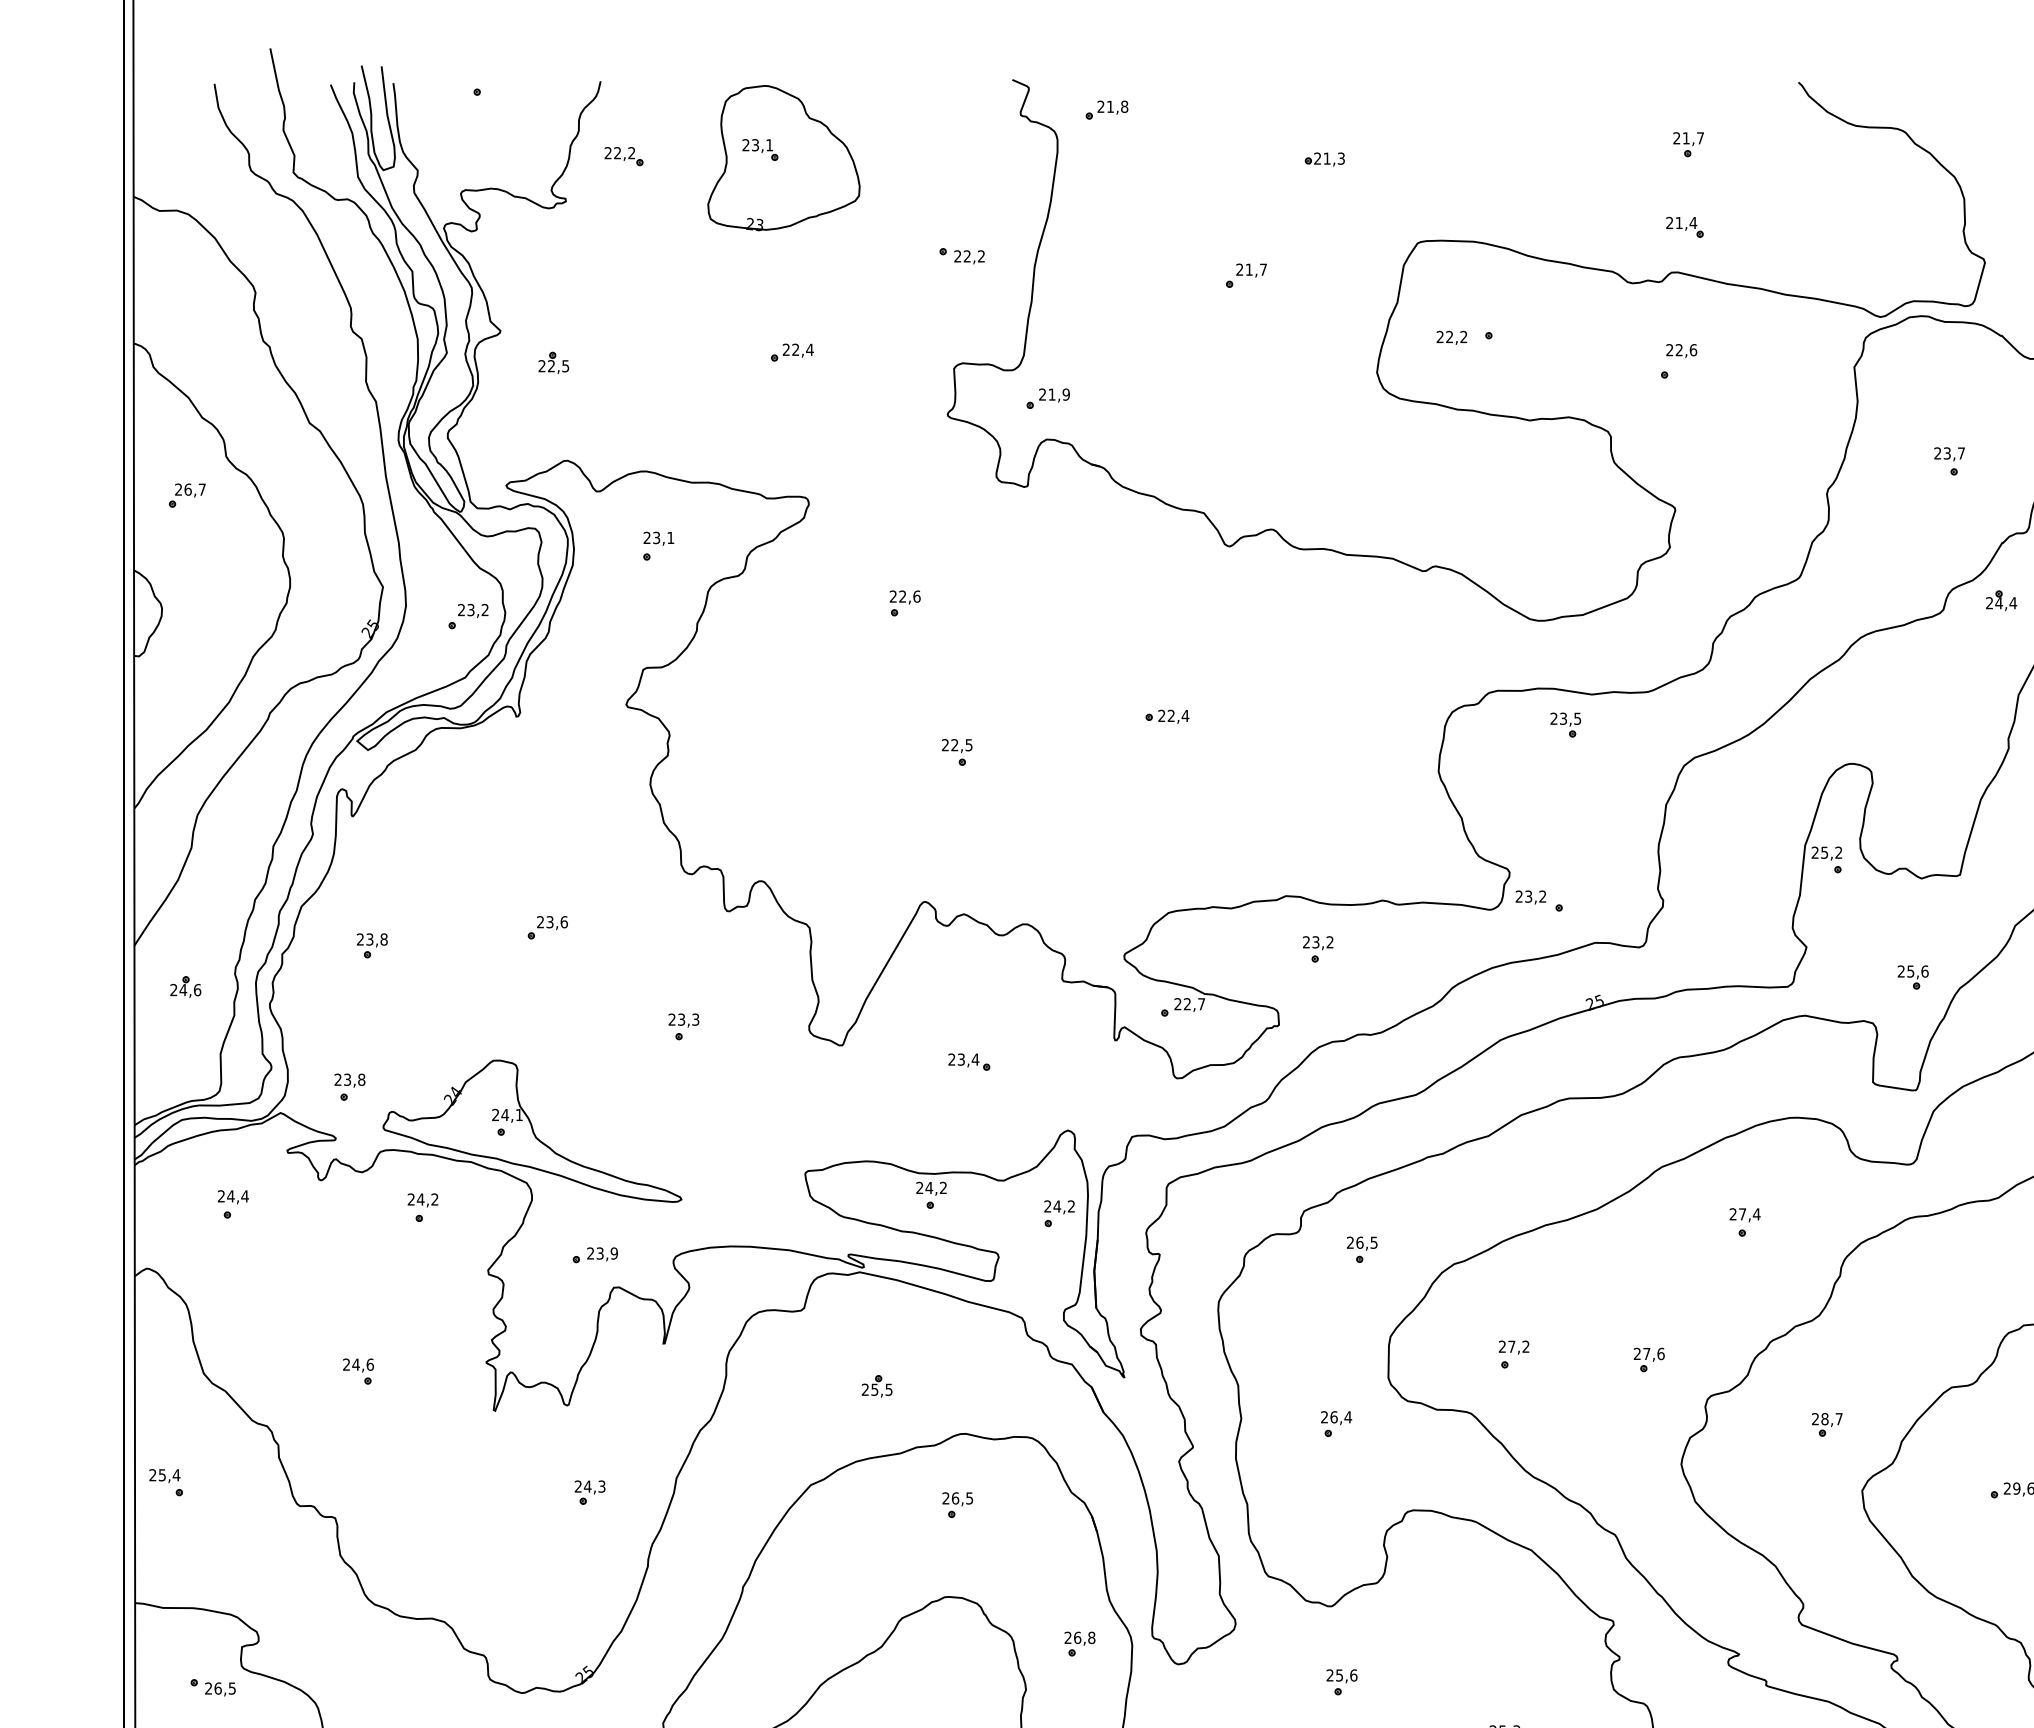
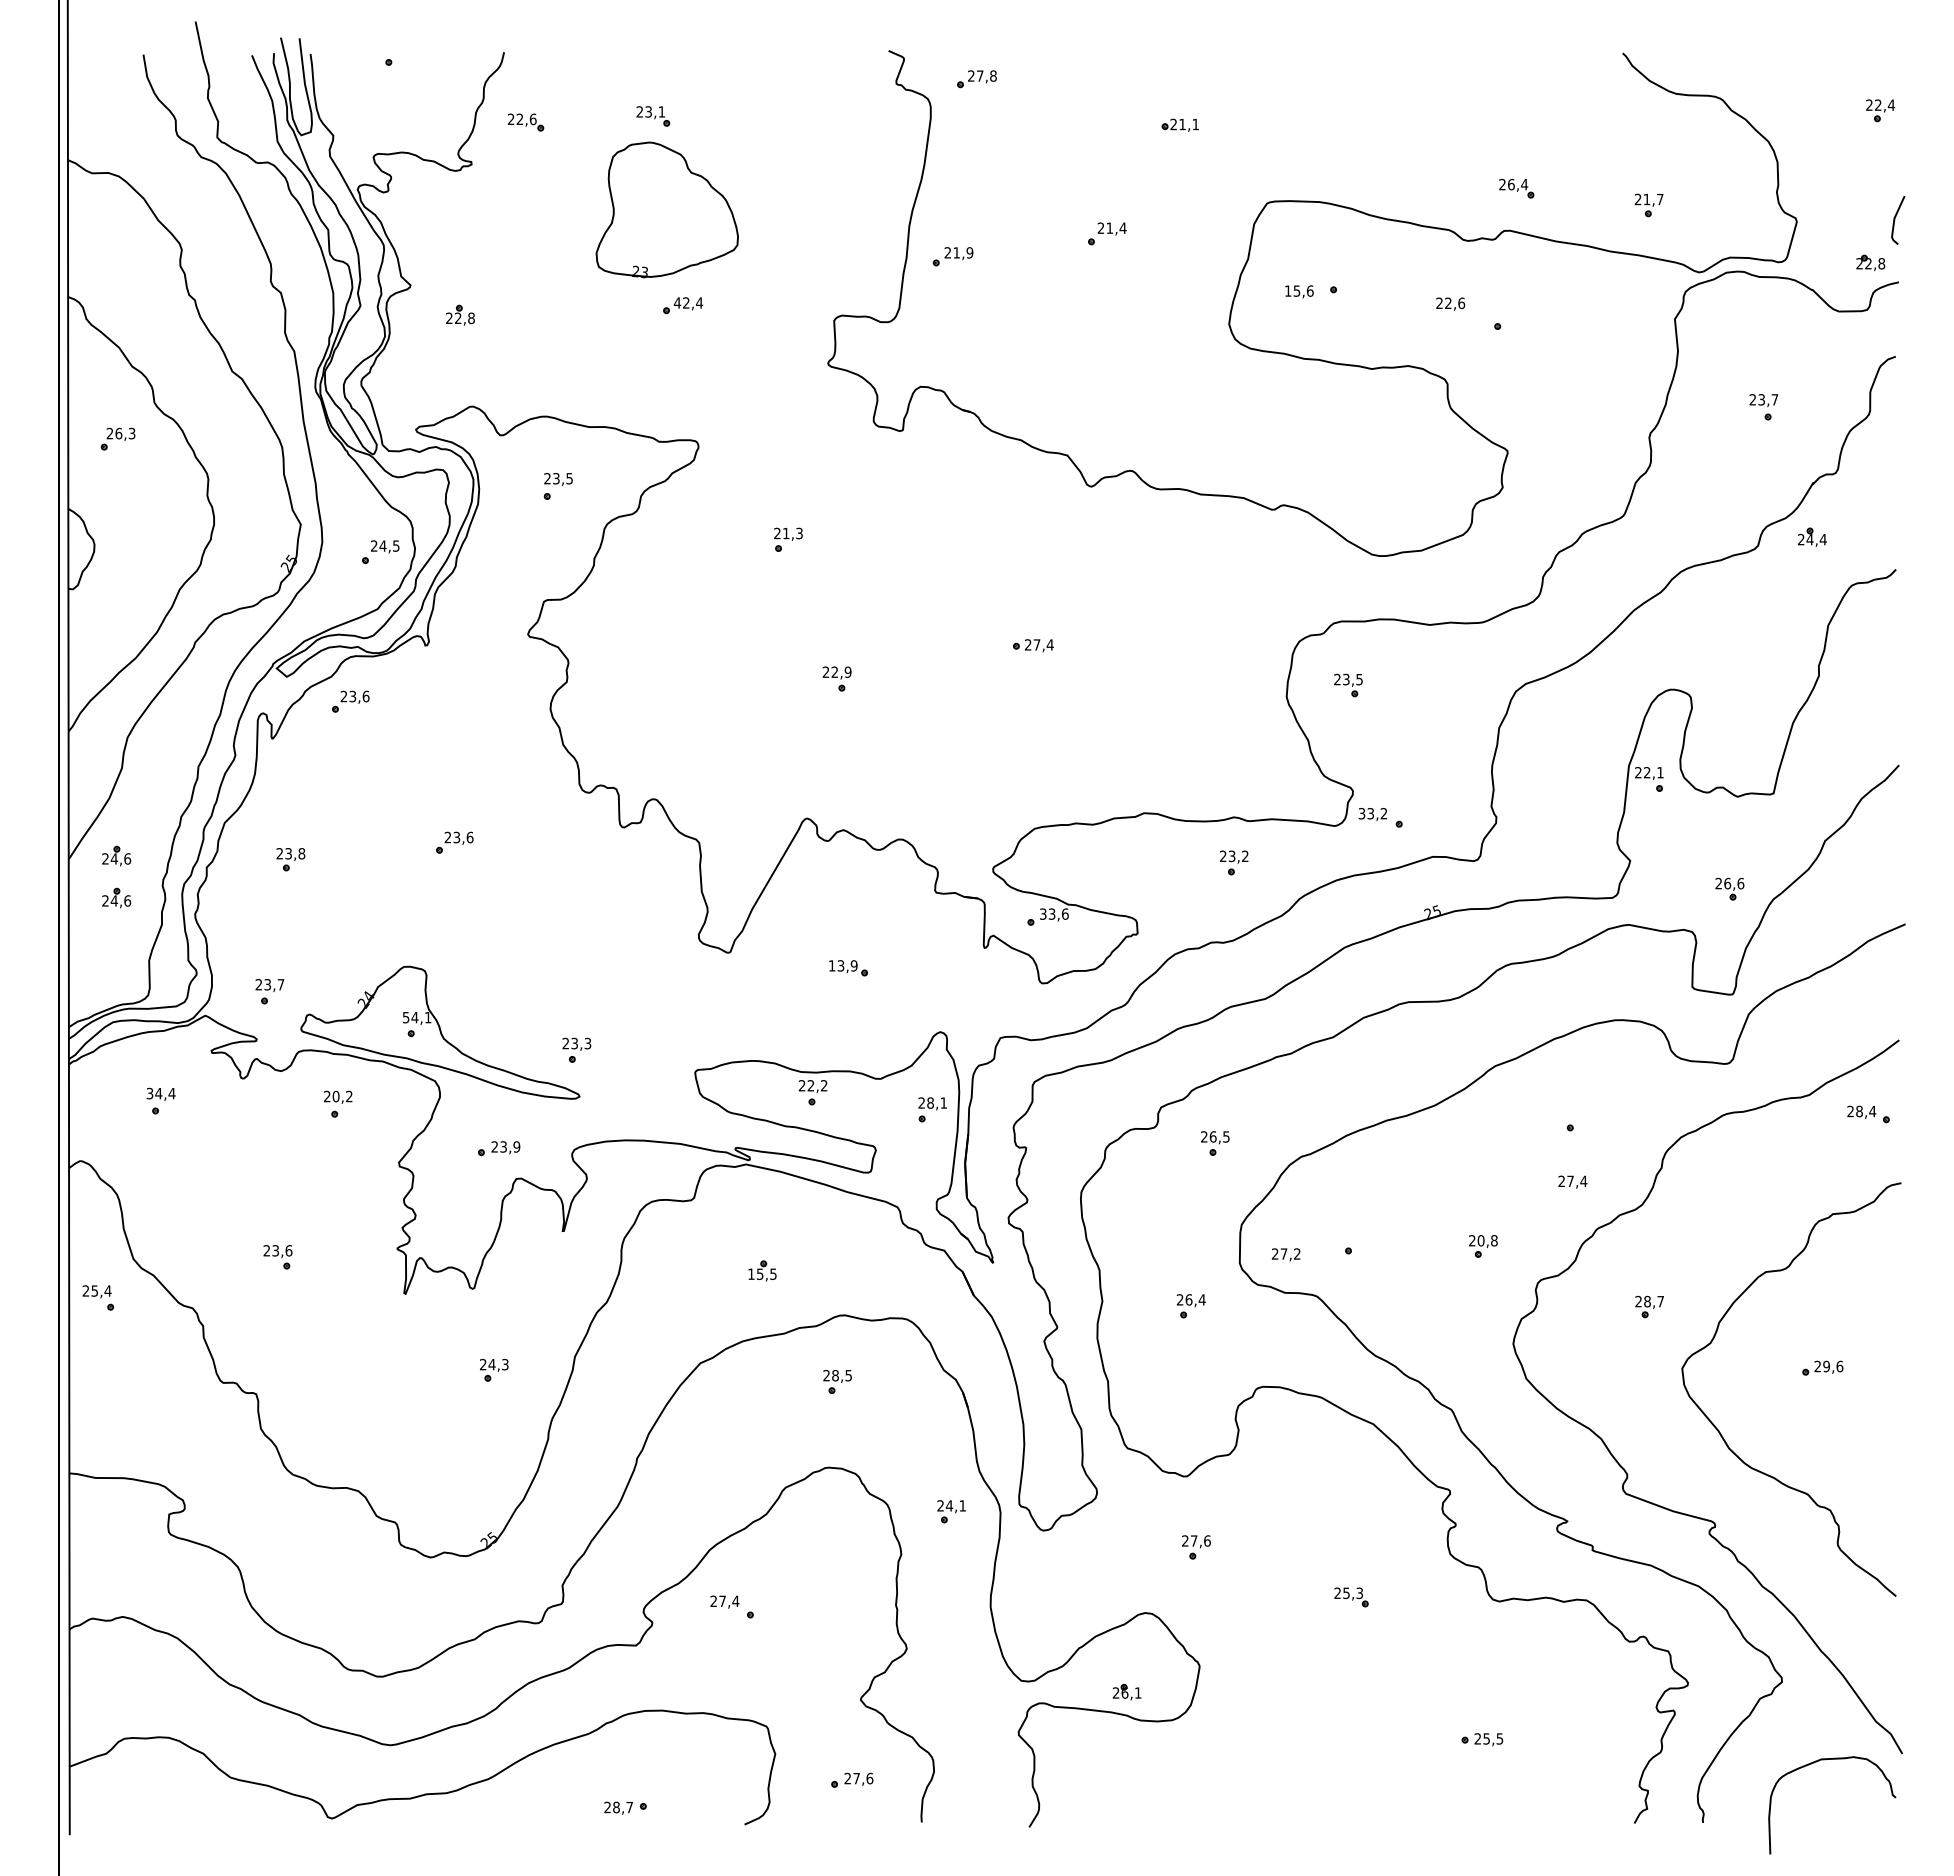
text: (1110, 106) -> (980, 75), 21,8 -> 27,8
part: (1687, 144) -> (1648, 205), moved
text: (631, 153) -> (532, 119), 22,2 -> 22,6
part: (783, 157) -> (666, 209), moved
text: (1341, 158) -> (1195, 124), 21,3 -> 21,1
text: (1679, 222) -> (1511, 184), 21,4 -> 26,4
part: (961, 256) -> (841, 215), removed
text: (1262, 268) -> (1122, 227), 21,7 -> 21,4
text: (1451, 336) -> (1298, 290), 22,2 -> 15,6
text: (786, 349) -> (677, 302), 22,4 -> 42,4
text: (1681, 350) -> (1450, 303), moved
text: (565, 366) -> (471, 318), 22,5 -> 22,8
part: (1047, 398) -> (952, 256), moved
text: (201, 489) -> (131, 433), 26,7 -> 26,3
text: (670, 537) -> (569, 478), 23,1 -> 23,5
text: (909, 596) -> (792, 533), 22,6 -> 21,3
text: (477, 609) -> (389, 545), 23,2 -> 24,5
text: (1170, 715) -> (1036, 644), 22,4 -> 27,4
part: (1565, 725) -> (1348, 685), moved
text: (968, 744) -> (847, 671), 22,5 -> 22,9
part: (436, 776) -> (350, 701), added
text: (1831, 852) -> (1653, 772), 25,2 -> 22,1
text: (1518, 896) -> (1361, 813), 23,2 -> 33,2
part: (185, 941) -> (116, 855), added
part: (1318, 948) -> (1234, 862), moved
text: (1910, 971) -> (1727, 883), 25,6 -> 26,6
text: (1190, 1003) -> (1054, 913), 22,7 -> 33,6
part: (683, 1026) -> (576, 1049), moved
text: (963, 1059) -> (842, 965), 23,4 -> 13,9
text: (361, 1079) -> (280, 984), 23,8 -> 23,7
text: (495, 1114) -> (405, 1017), 24,1 -> 54,1
text: (928, 1187) -> (810, 1085), 24,2 -> 22,2
text: (220, 1196) -> (149, 1093), 24,4 -> 34,4
text: (420, 1199) -> (335, 1096), 24,2 -> 20,2
text: (1063, 1205) -> (936, 1102), 24,2 -> 28,1
text: (1744, 1214) -> (1572, 1181), moved
text: (1514, 1347) -> (1286, 1254), moved
text: (1653, 1353) -> (1487, 1240), 27,6 -> 20,8
text: (355, 1364) -> (275, 1250), 24,6 -> 23,6
text: (865, 1389) -> (751, 1273), 25,5 -> 15,5
part: (166, 1482) -> (98, 1297), moved
text: (955, 1498) -> (835, 1375), 26,5 -> 28,5
text: (1084, 1637) -> (955, 1505), 26,8 -> 24,1
text: (1338, 1674) -> (1193, 1540), 25,6 -> 27,6
part: (213, 1687) -> (142, 1552), removed

